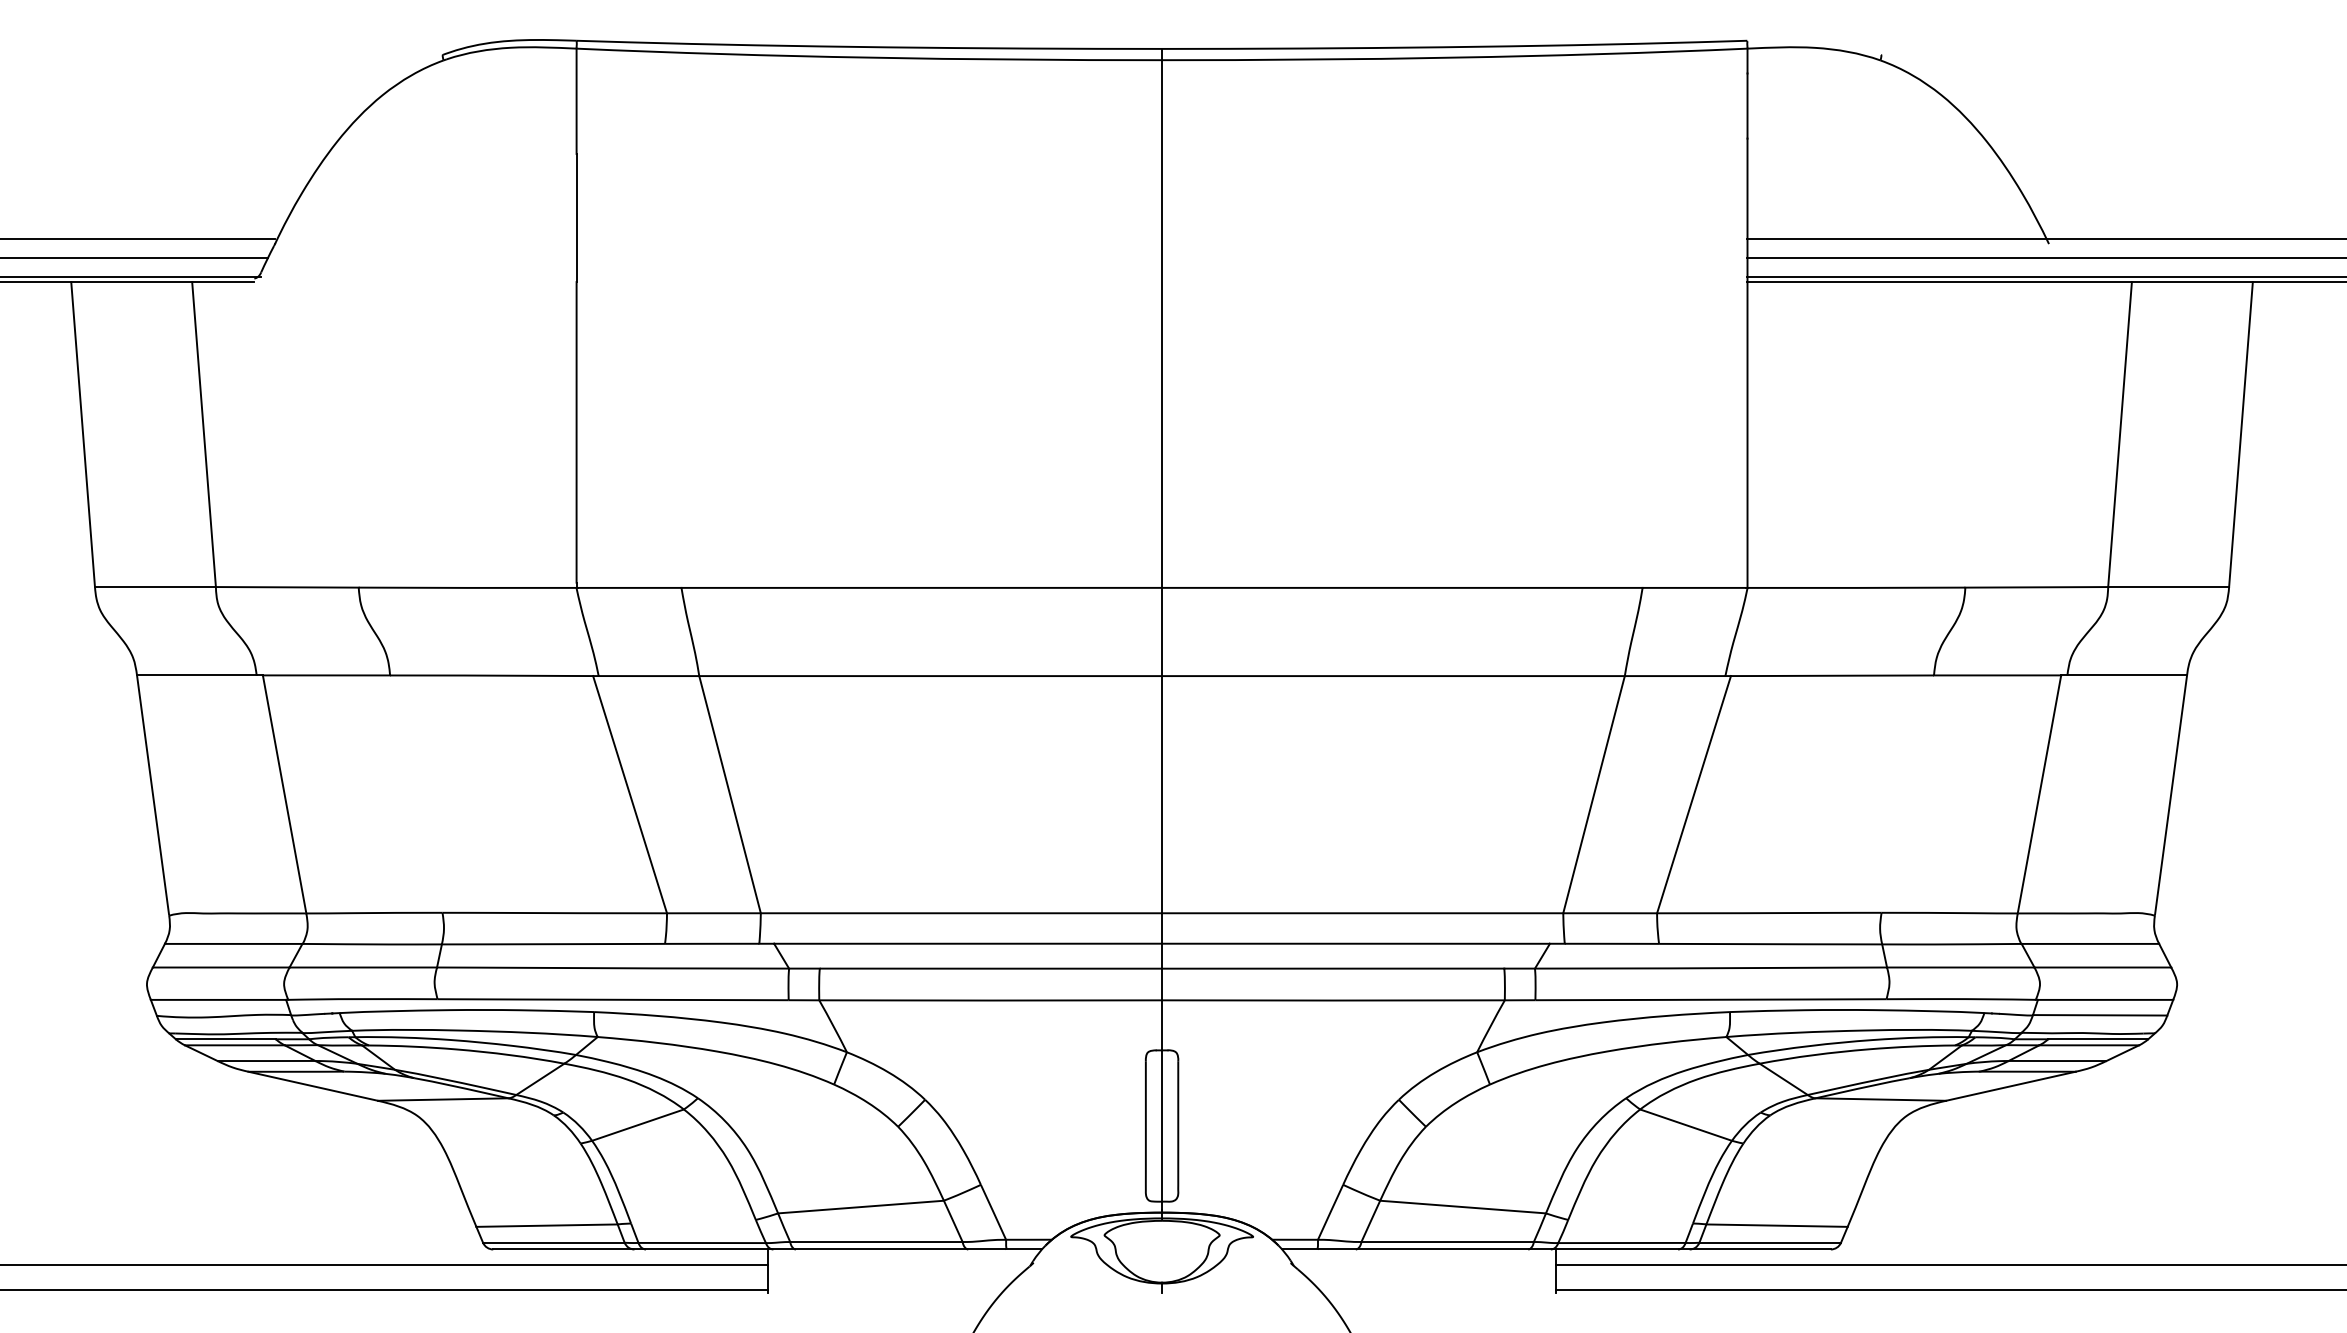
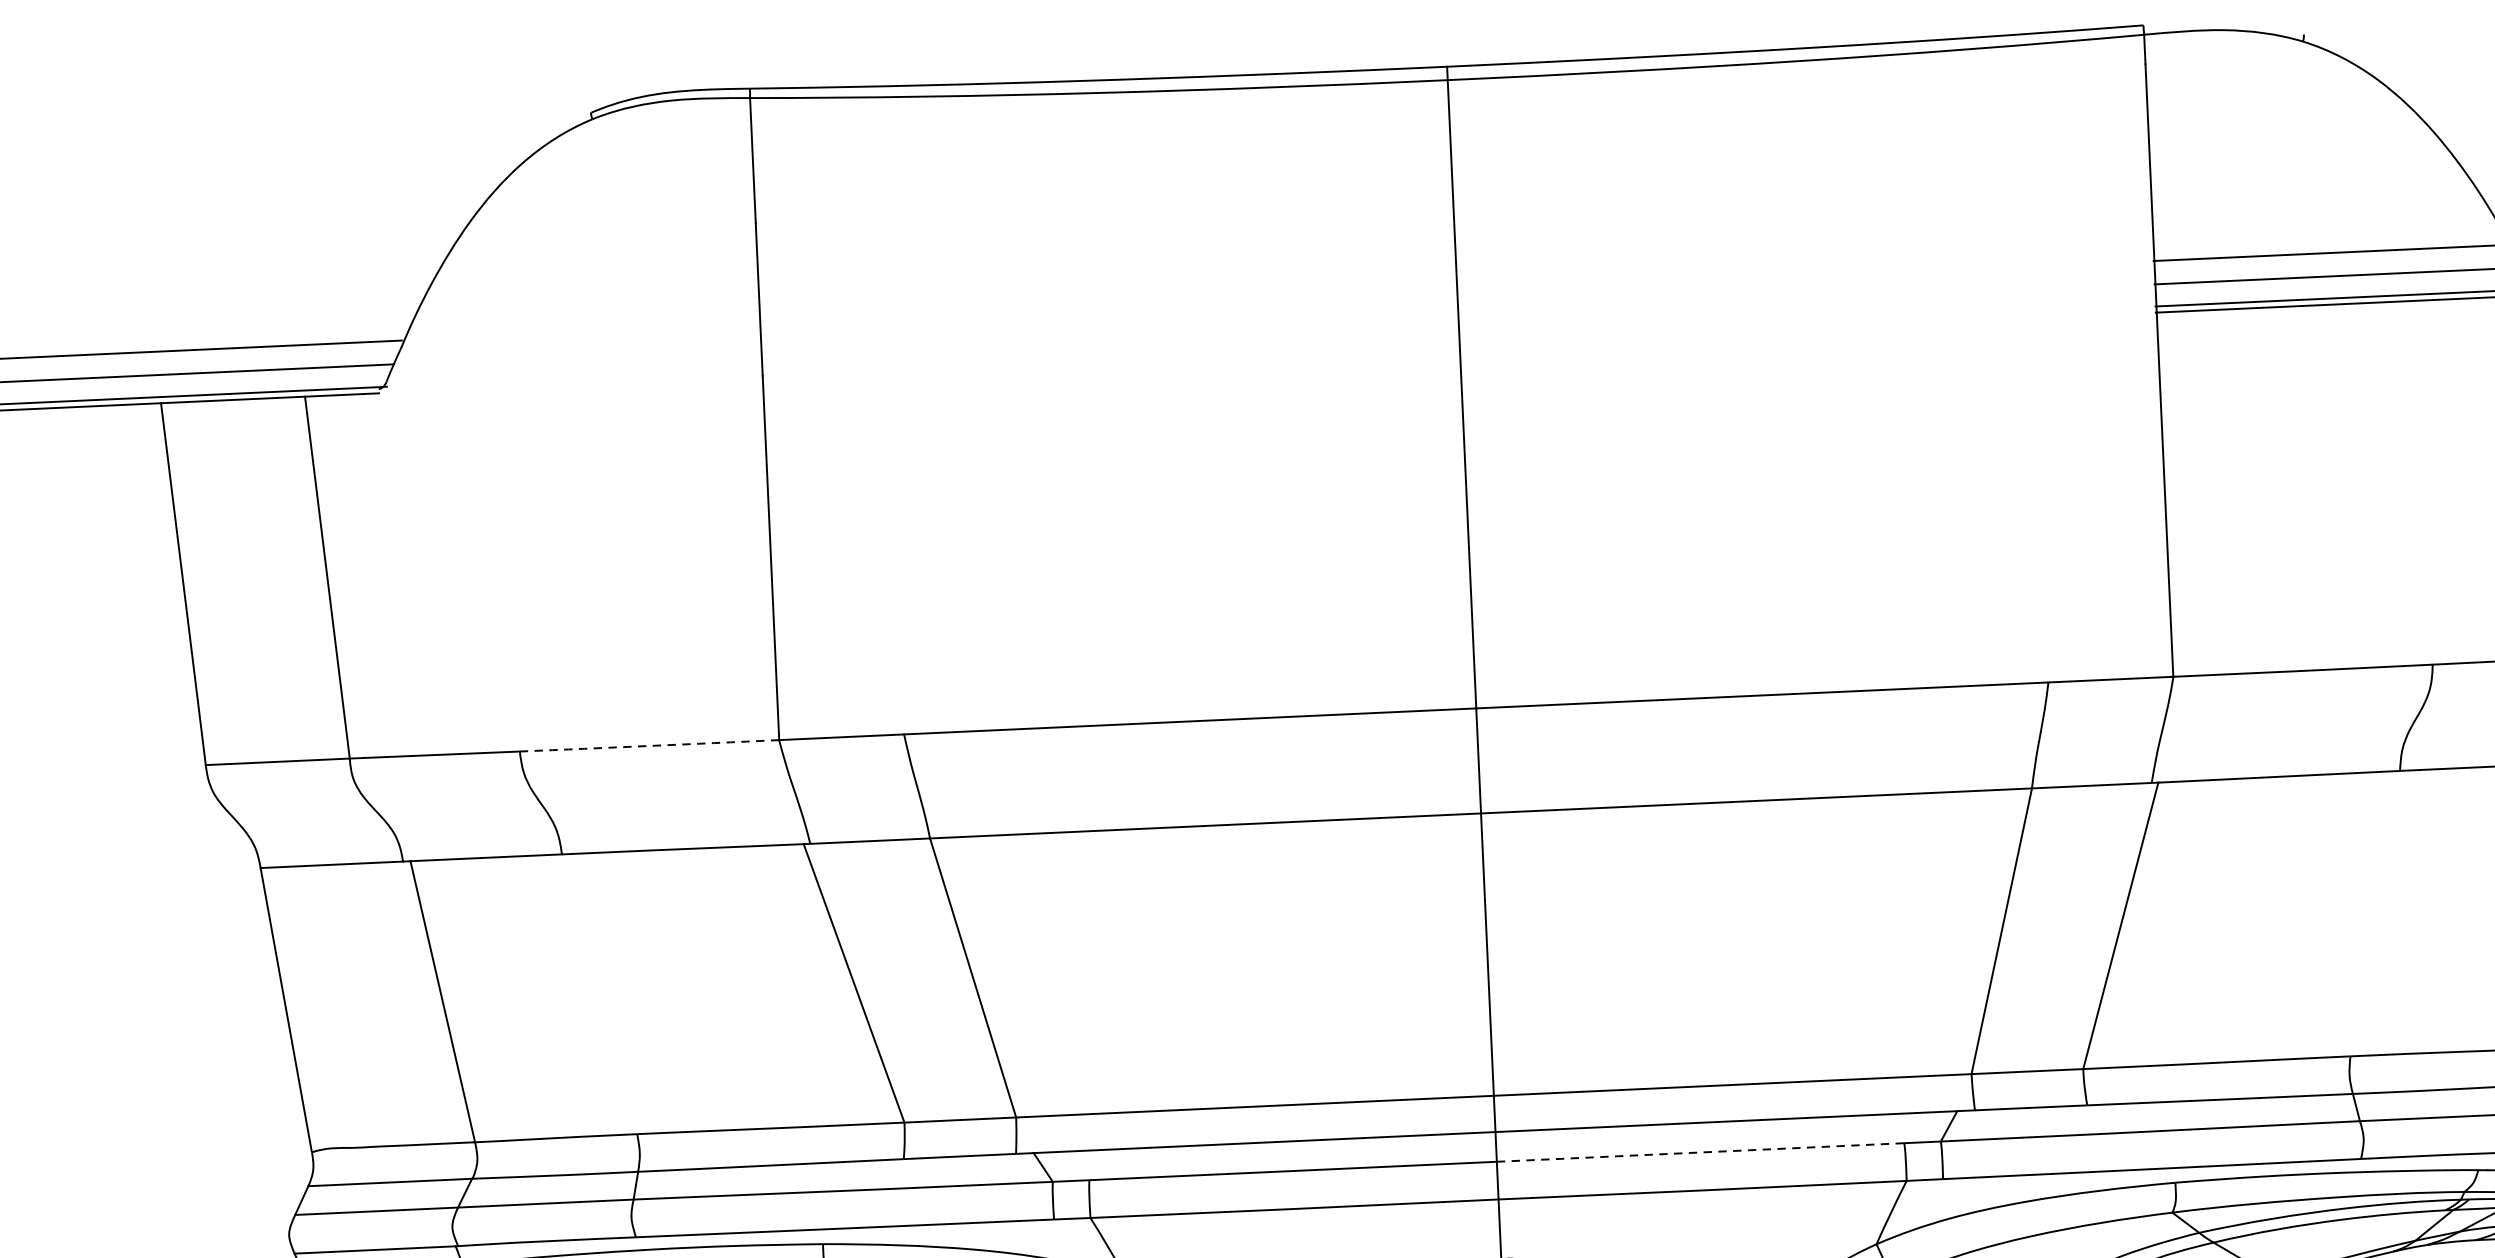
arc: (467, 587) -> (649, 745), solid -> dashed
line: (1333, 968) -> (1700, 1152), solid -> dashed

